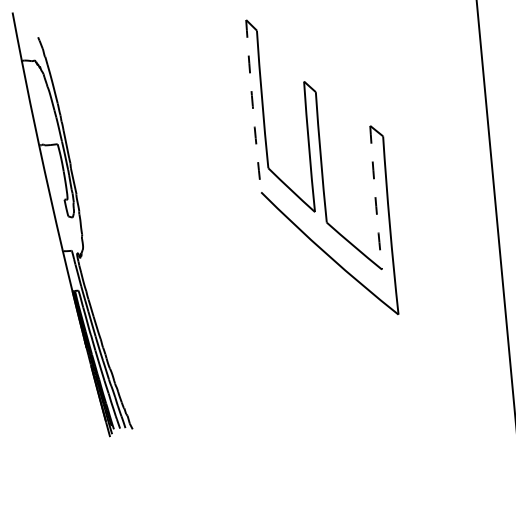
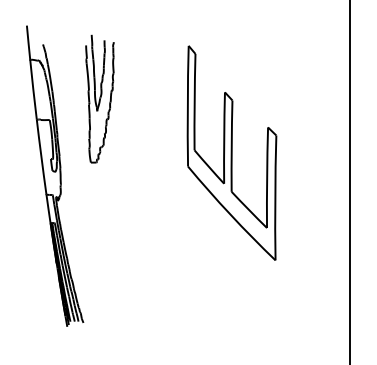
part: (125, 106) -> (99, 98), added
arc: (252, 106) -> (187, 106), dashed -> solid
arc: (376, 197) -> (267, 177), dashed -> solid

